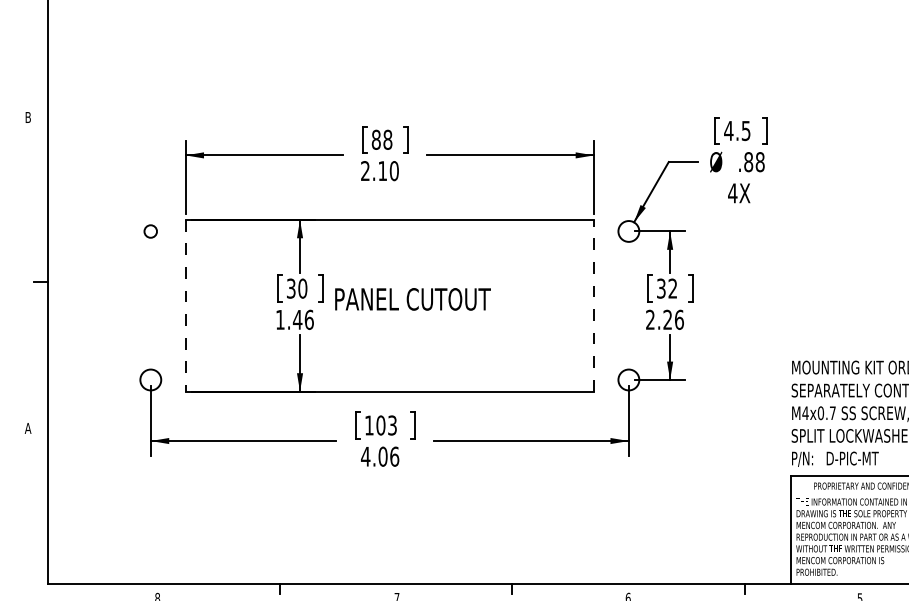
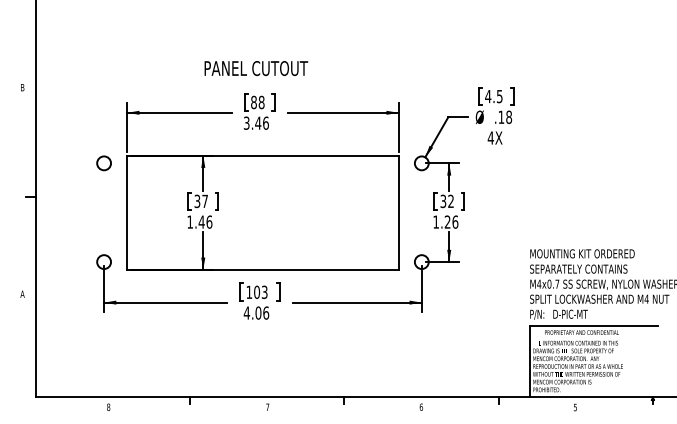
text: (748, 160) -> (501, 116), .88 -> .18
text: (378, 169) -> (255, 122), 2.10 -> 3.46
circle: (149, 231) -> (103, 163), size x1.67
text: (303, 288) -> (205, 201), 30 -> 37
text: (413, 299) -> (256, 68), moved
line: (593, 305) -> (398, 212), dashed -> solid
line: (186, 306) -> (127, 213), dashed -> solid
text: (649, 318) -> (435, 221), 2.26 -> 1.26

